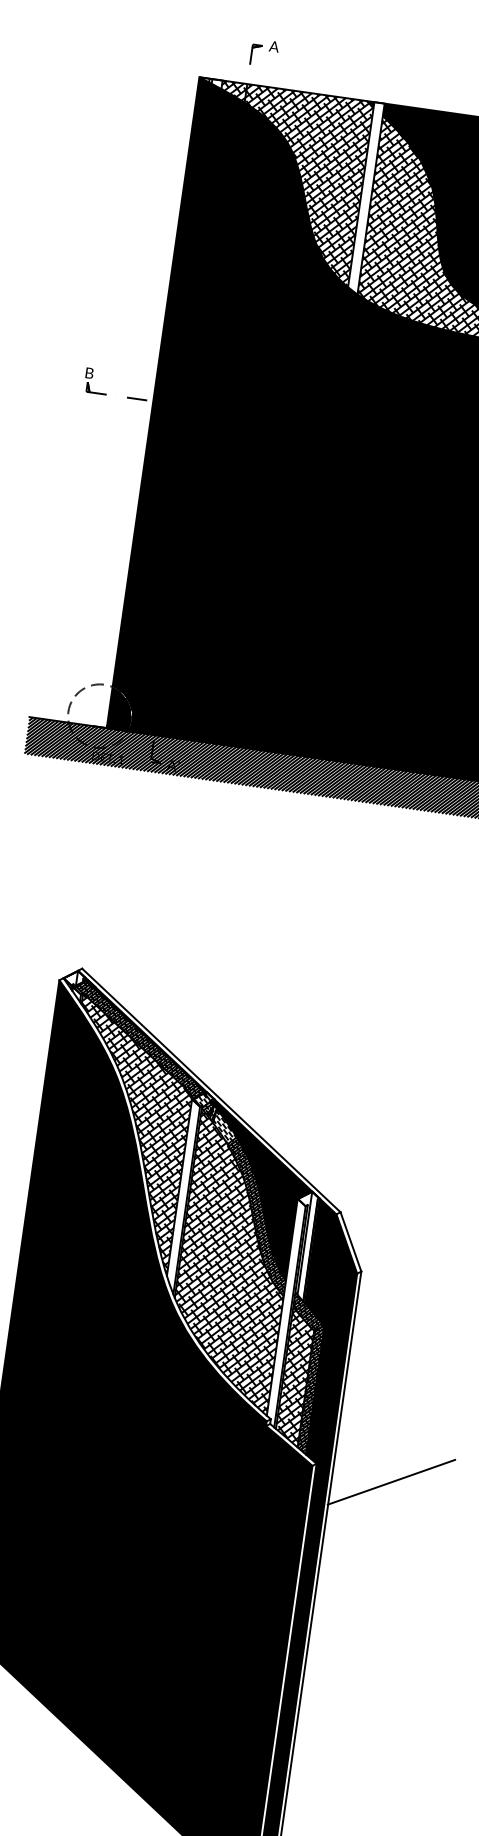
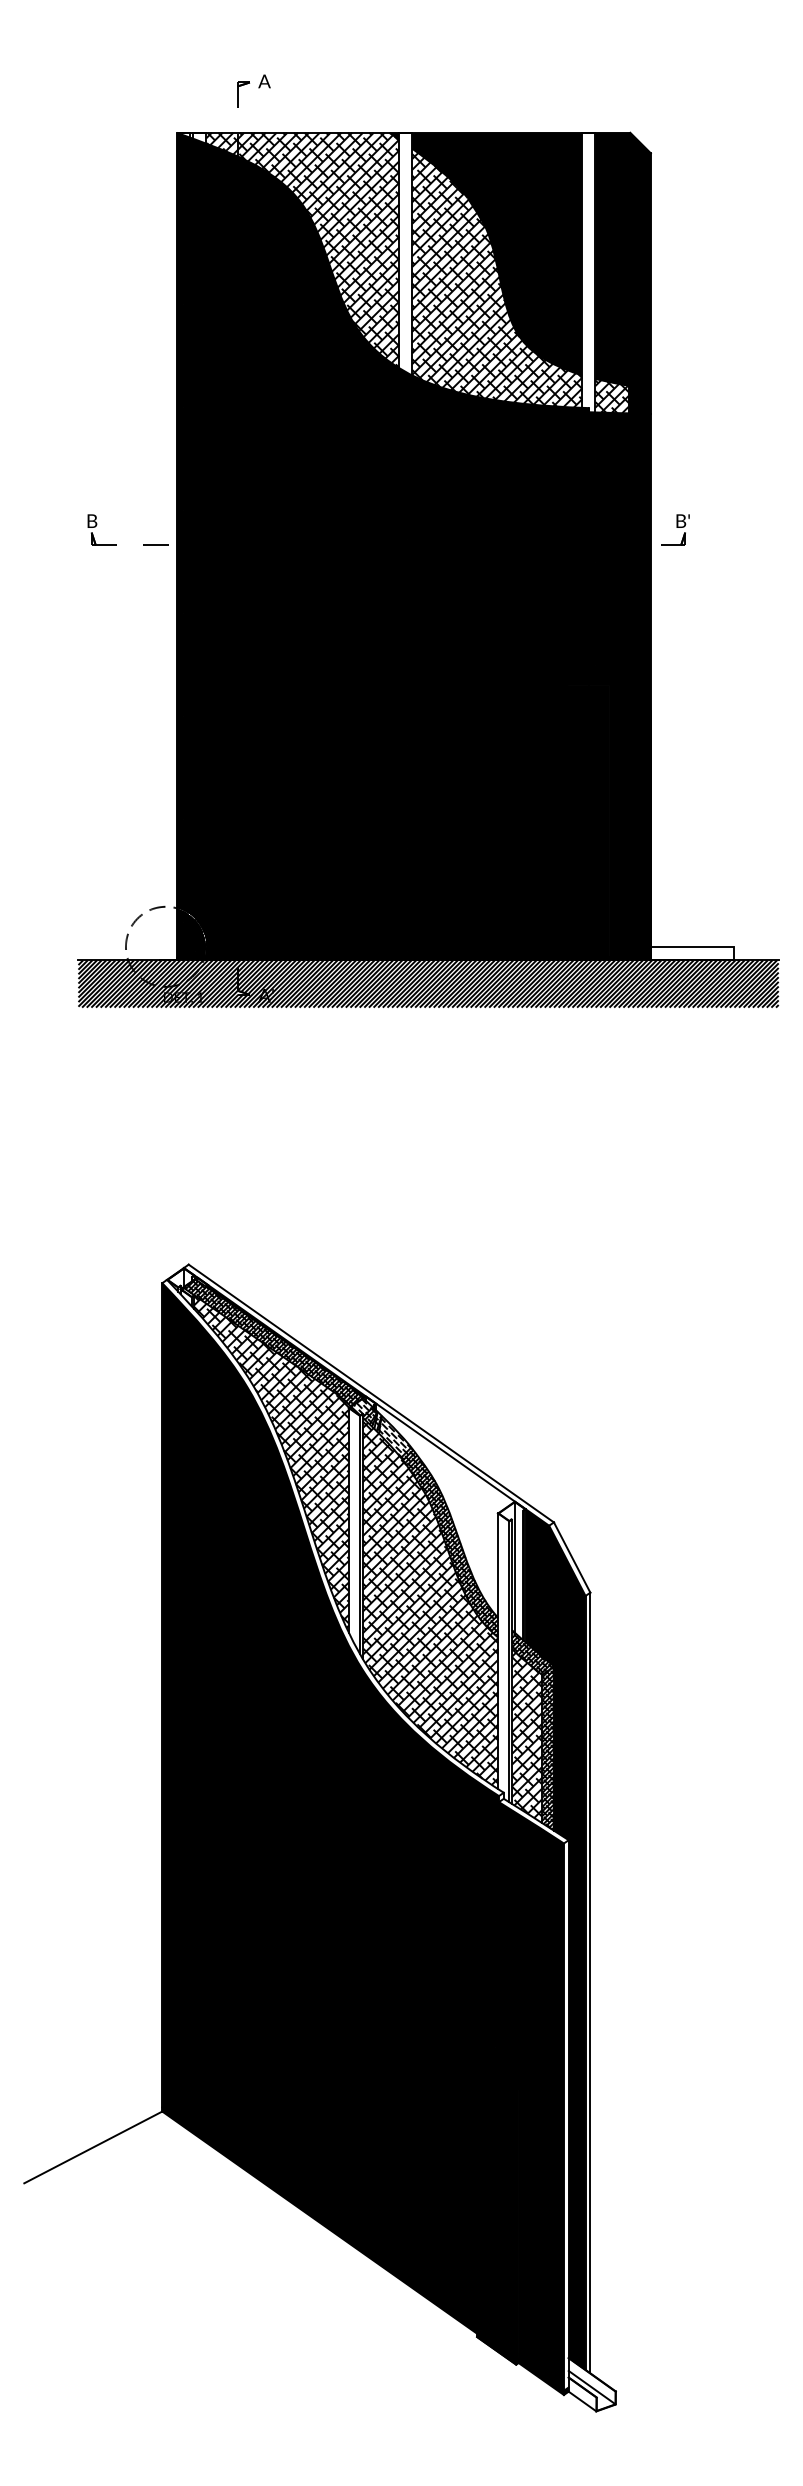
fill: (256, 1190) -> (445, 1510), removed
line: (390, 1481) -> (664, 1849), removed

